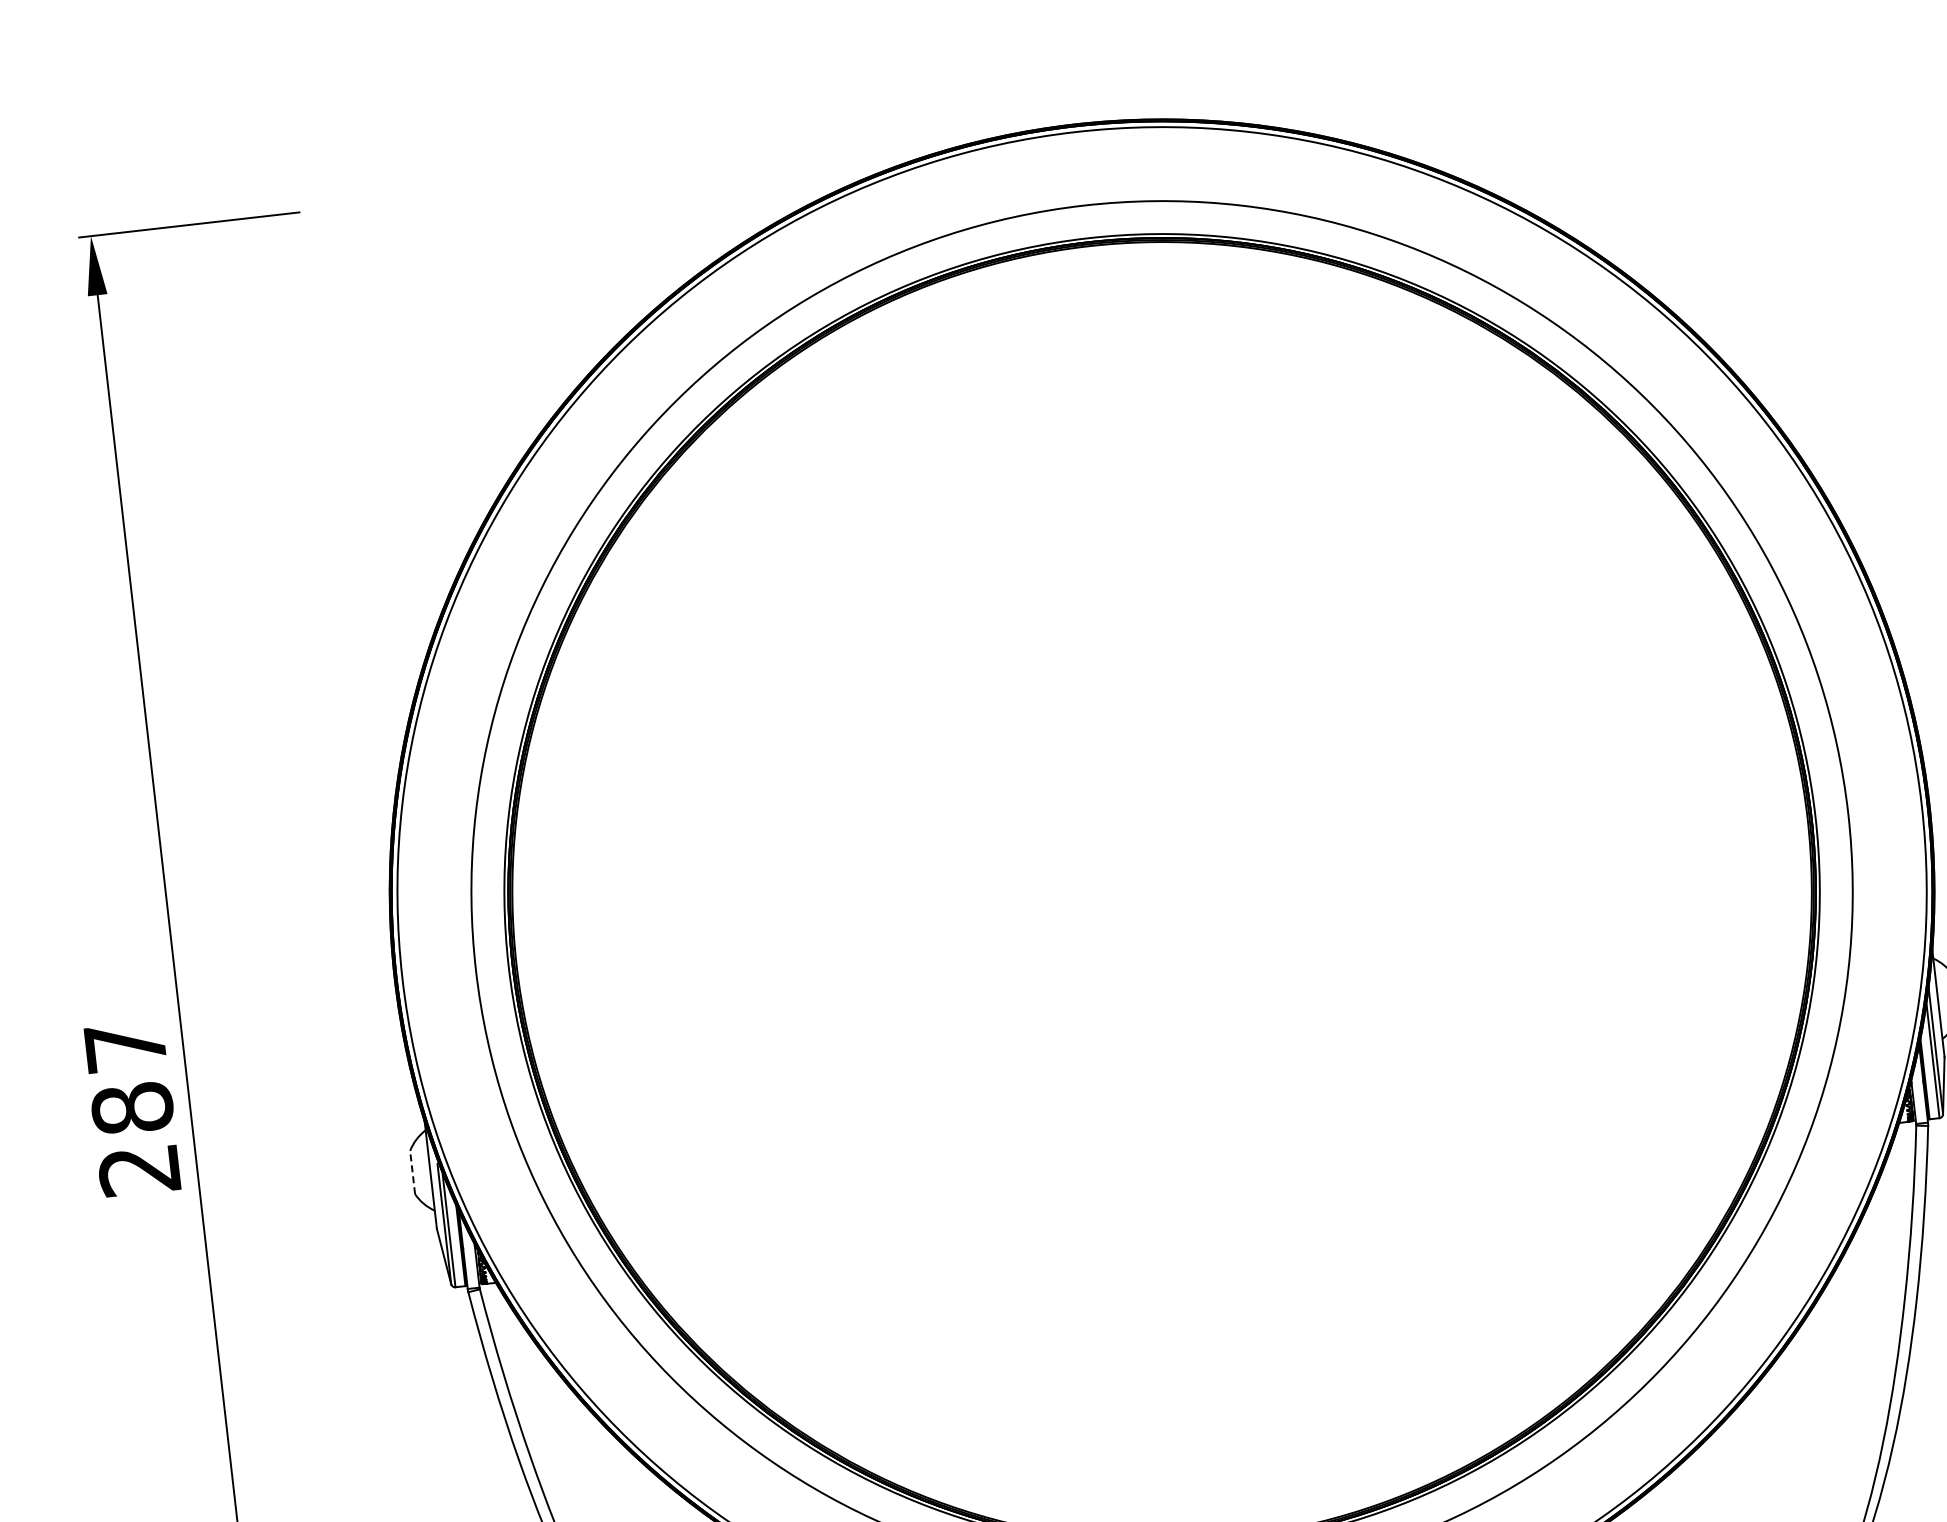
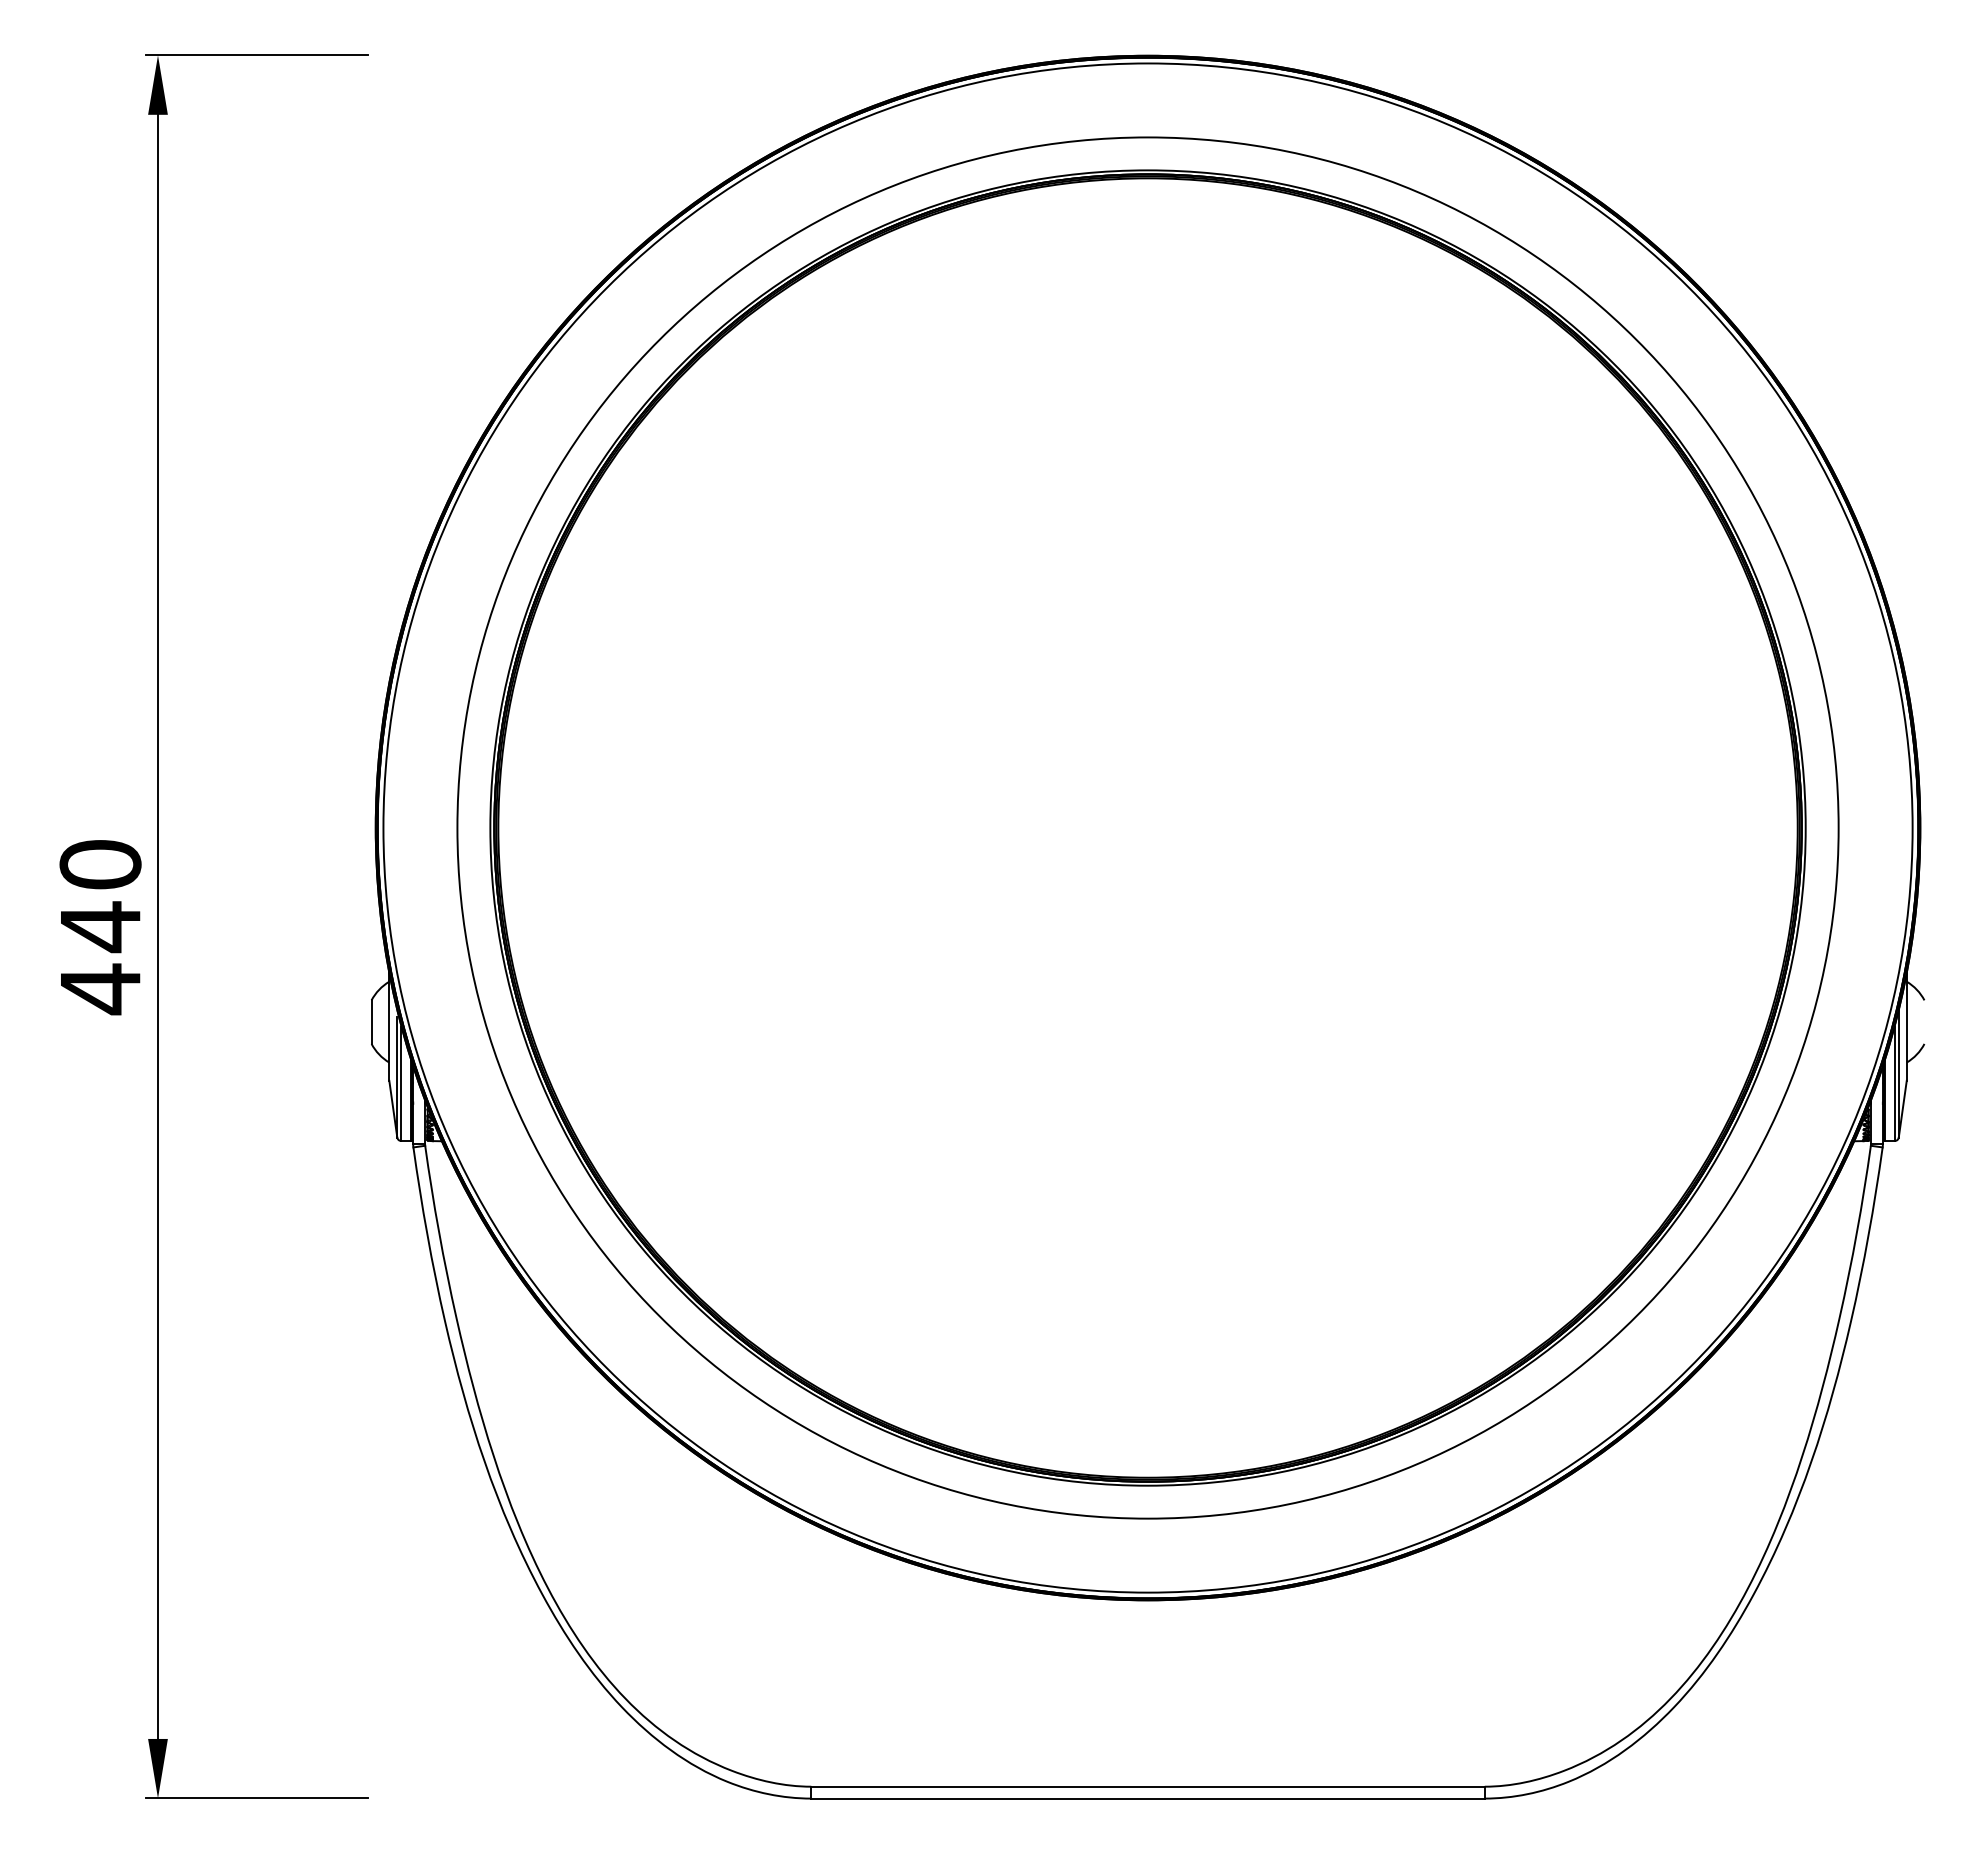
text: (132, 1109) -> (100, 927), 287 -> 440
line: (412, 1172) -> (371, 1022), dashed -> solid

